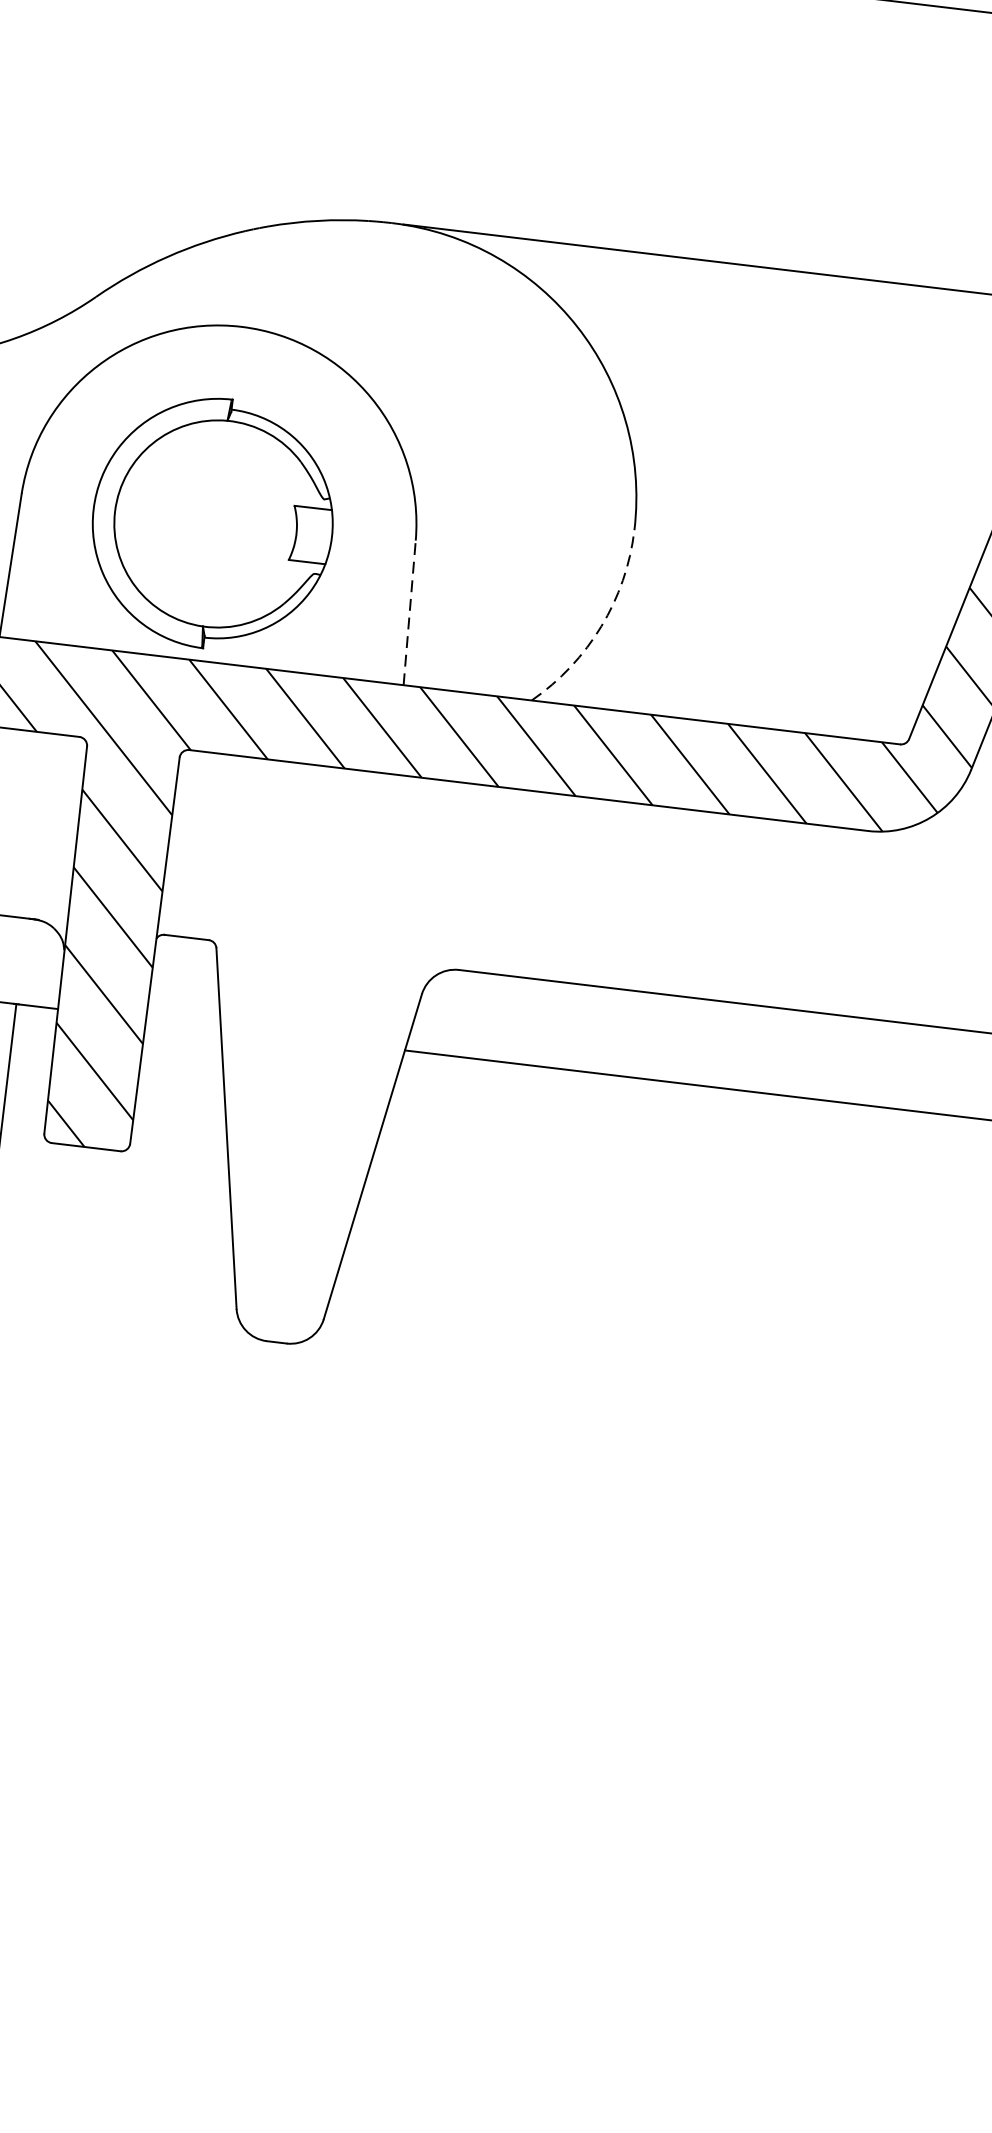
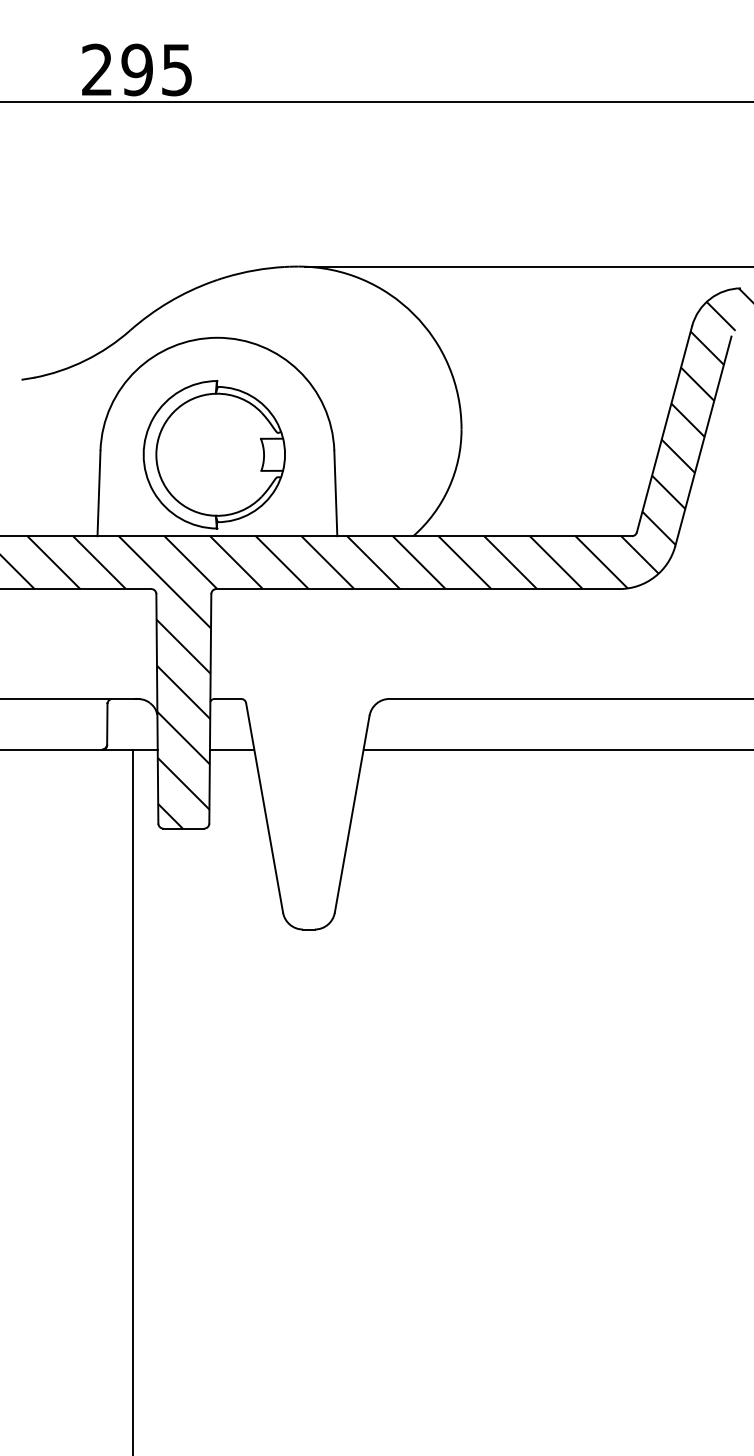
line: (409, 612) -> (335, 493), dashed -> solid
arc: (600, 625) -> (448, 487), dashed -> solid
line: (182, 1023) -> (231, 749), added

